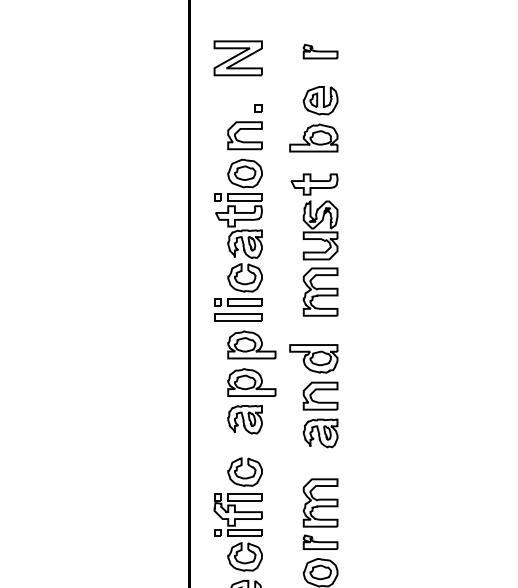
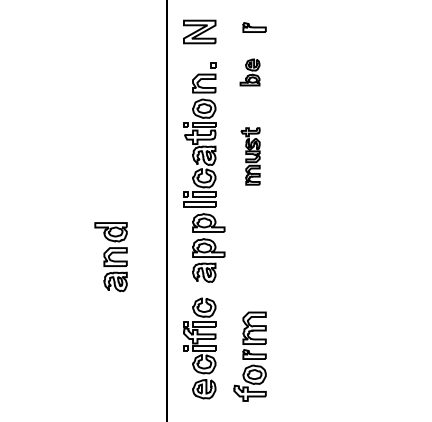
part: (312, 119) -> (249, 72), size x0.6
part: (314, 245) -> (250, 156), size x0.6
part: (312, 396) -> (110, 257), moved

